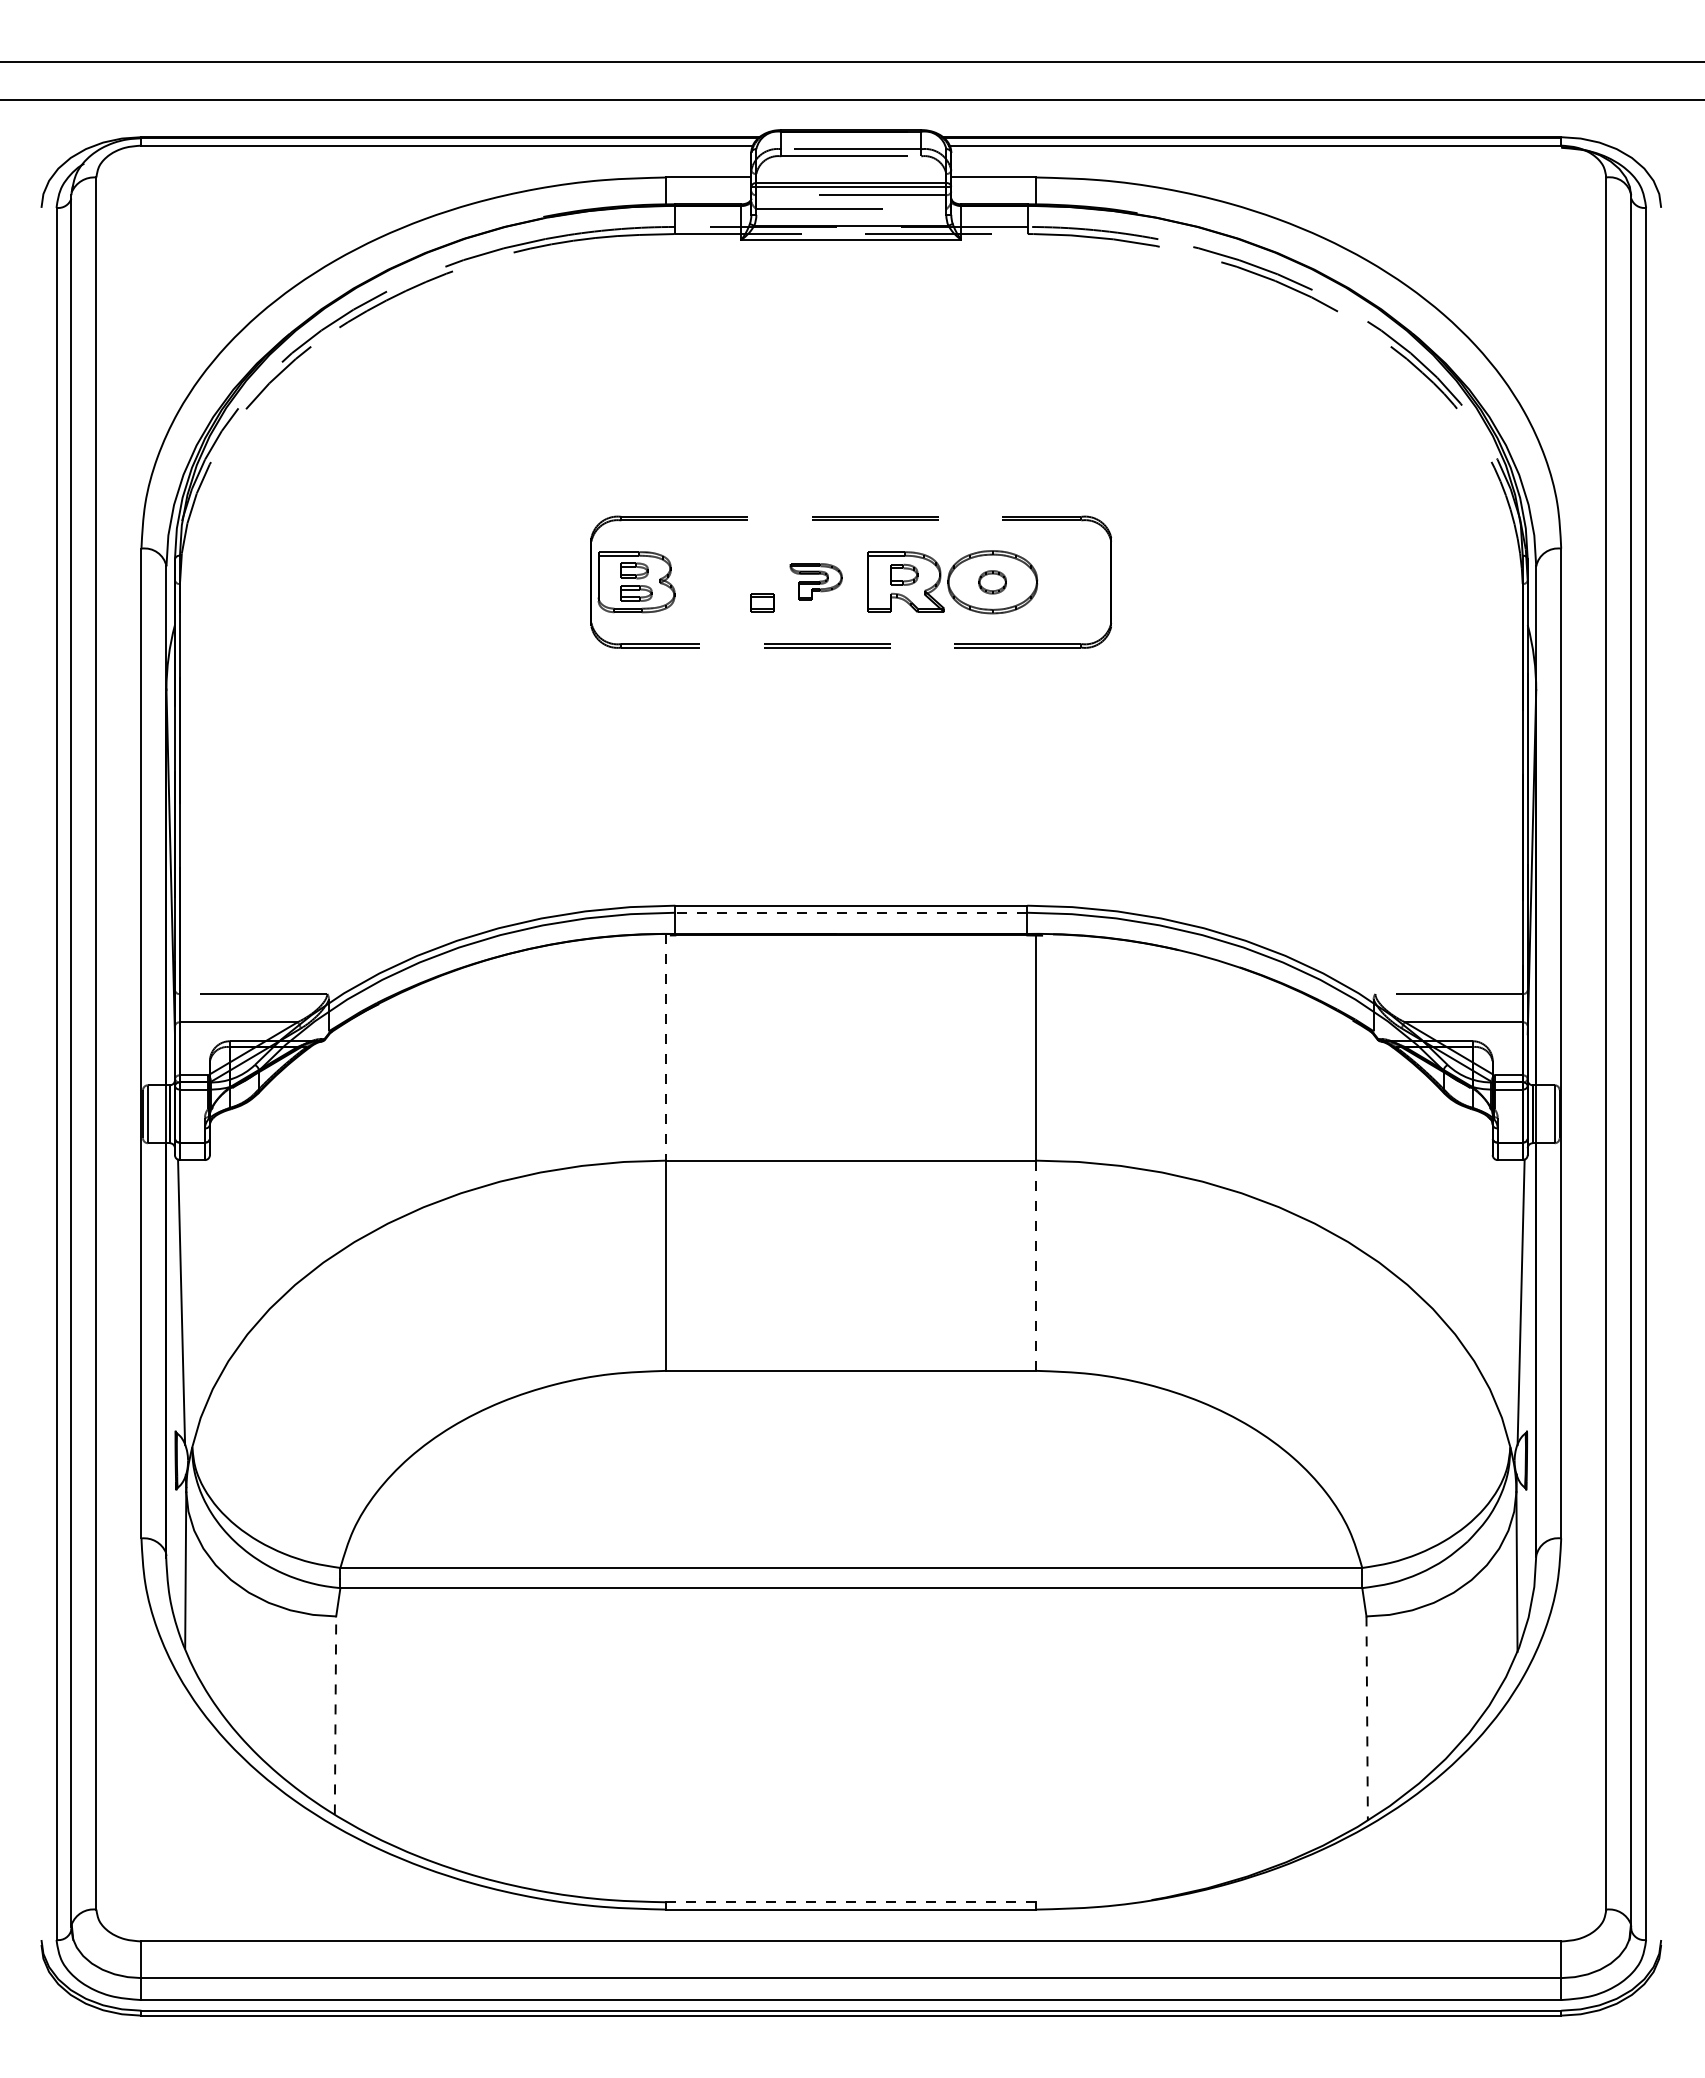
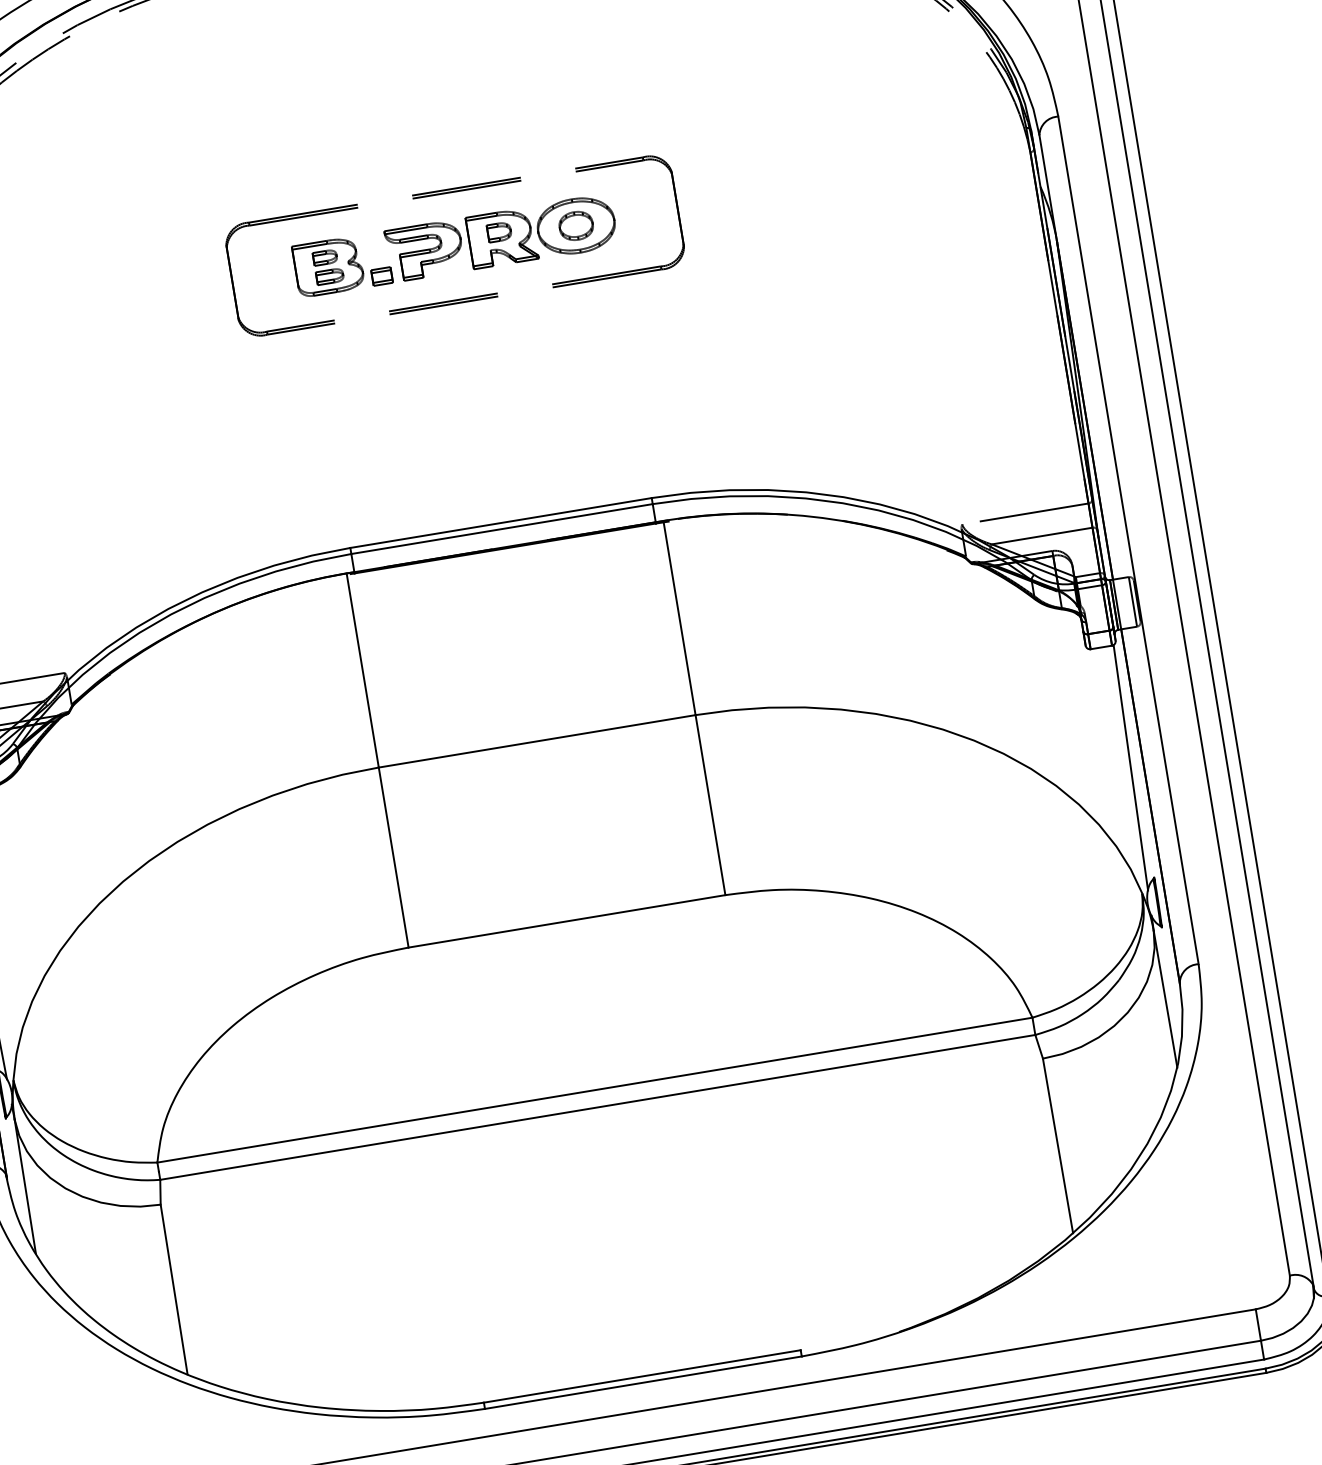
part: (815, 581) -> (424, 250), size x1.67
part: (636, 582) -> (328, 267), moved
part: (992, 582) -> (576, 226), size x1.43
line: (851, 912) -> (502, 528), dashed -> solid
line: (666, 1047) -> (362, 670), dashed -> solid
line: (1036, 1265) -> (710, 804), dashed -> solid
line: (335, 1715) -> (174, 1289), dashed -> solid
line: (1367, 1719) -> (1058, 1146), dashed -> solid
line: (851, 1902) -> (642, 1376), dashed -> solid

